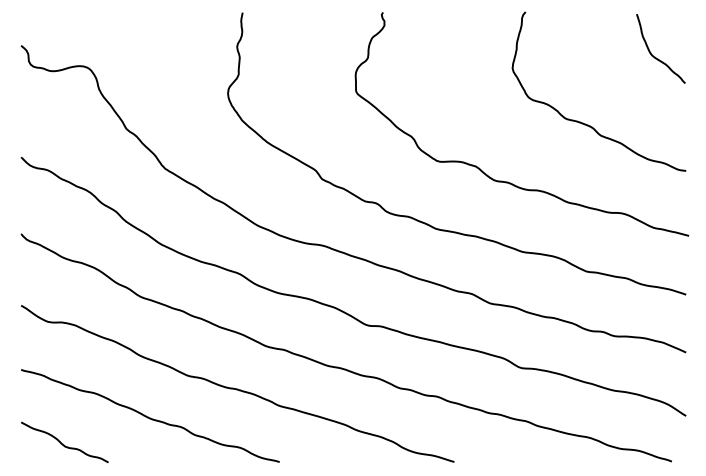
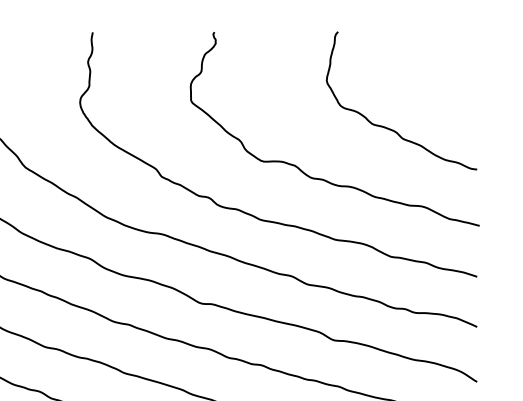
curve: (655, 56) -> (450, 70), removed

